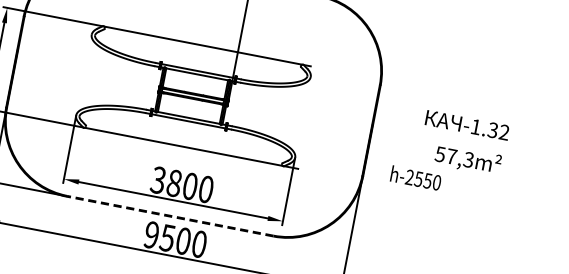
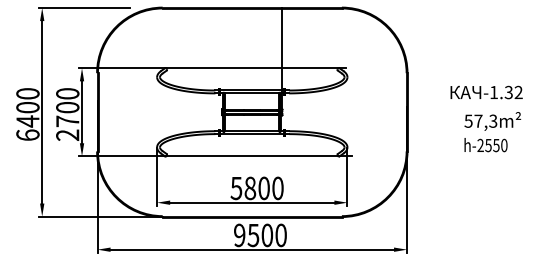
text: (415, 178) -> (485, 145), moved
text: (158, 179) -> (236, 187), 3800 -> 5800
line: (170, 216) -> (252, 216), dashed -> solid

